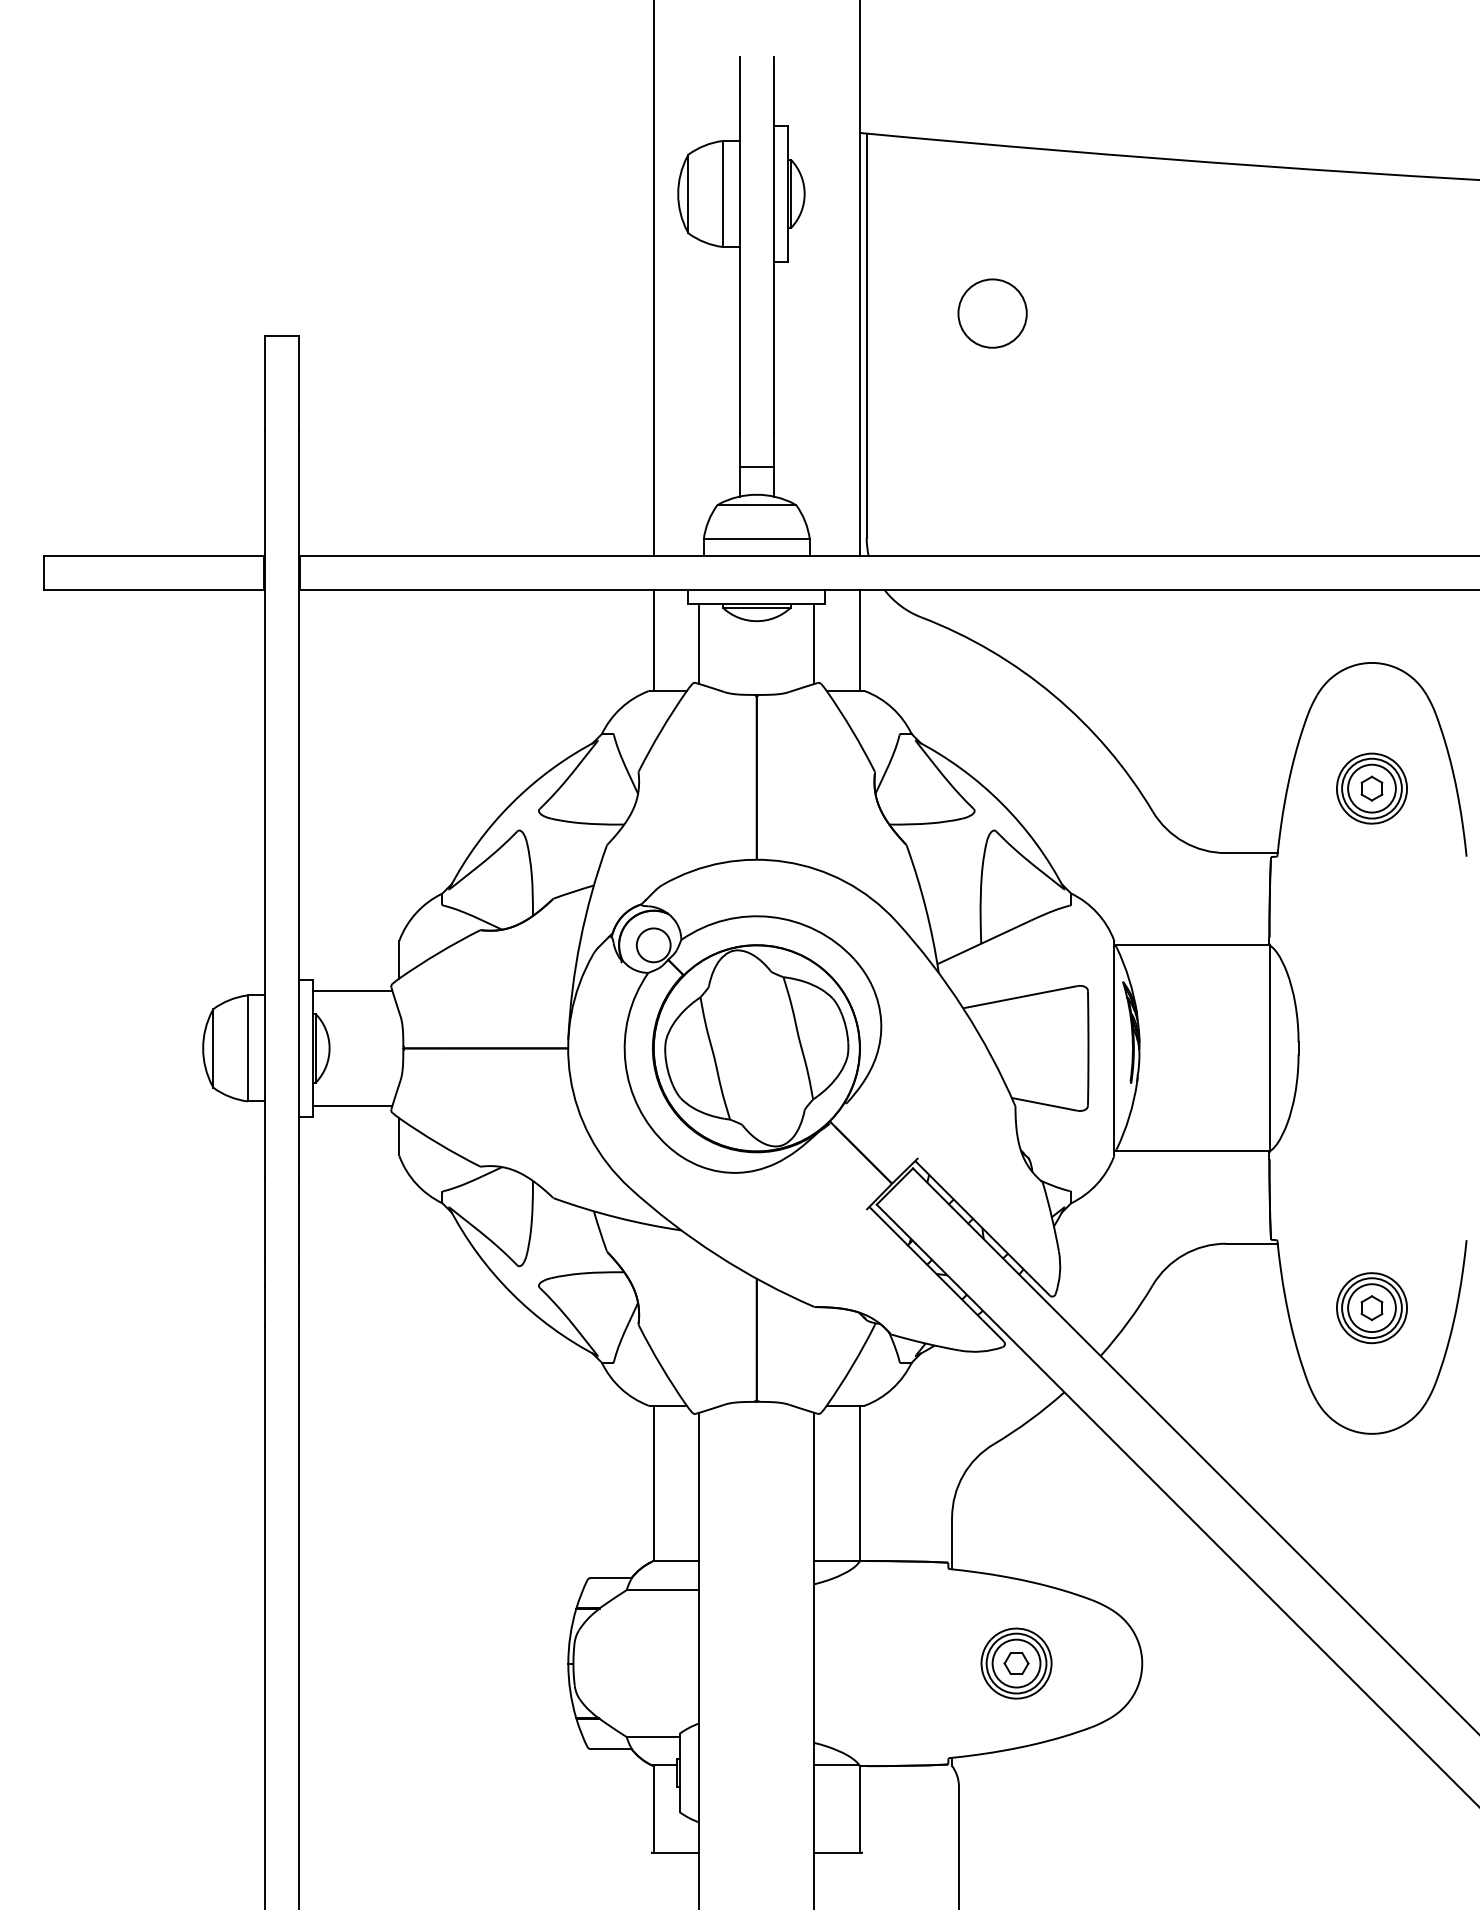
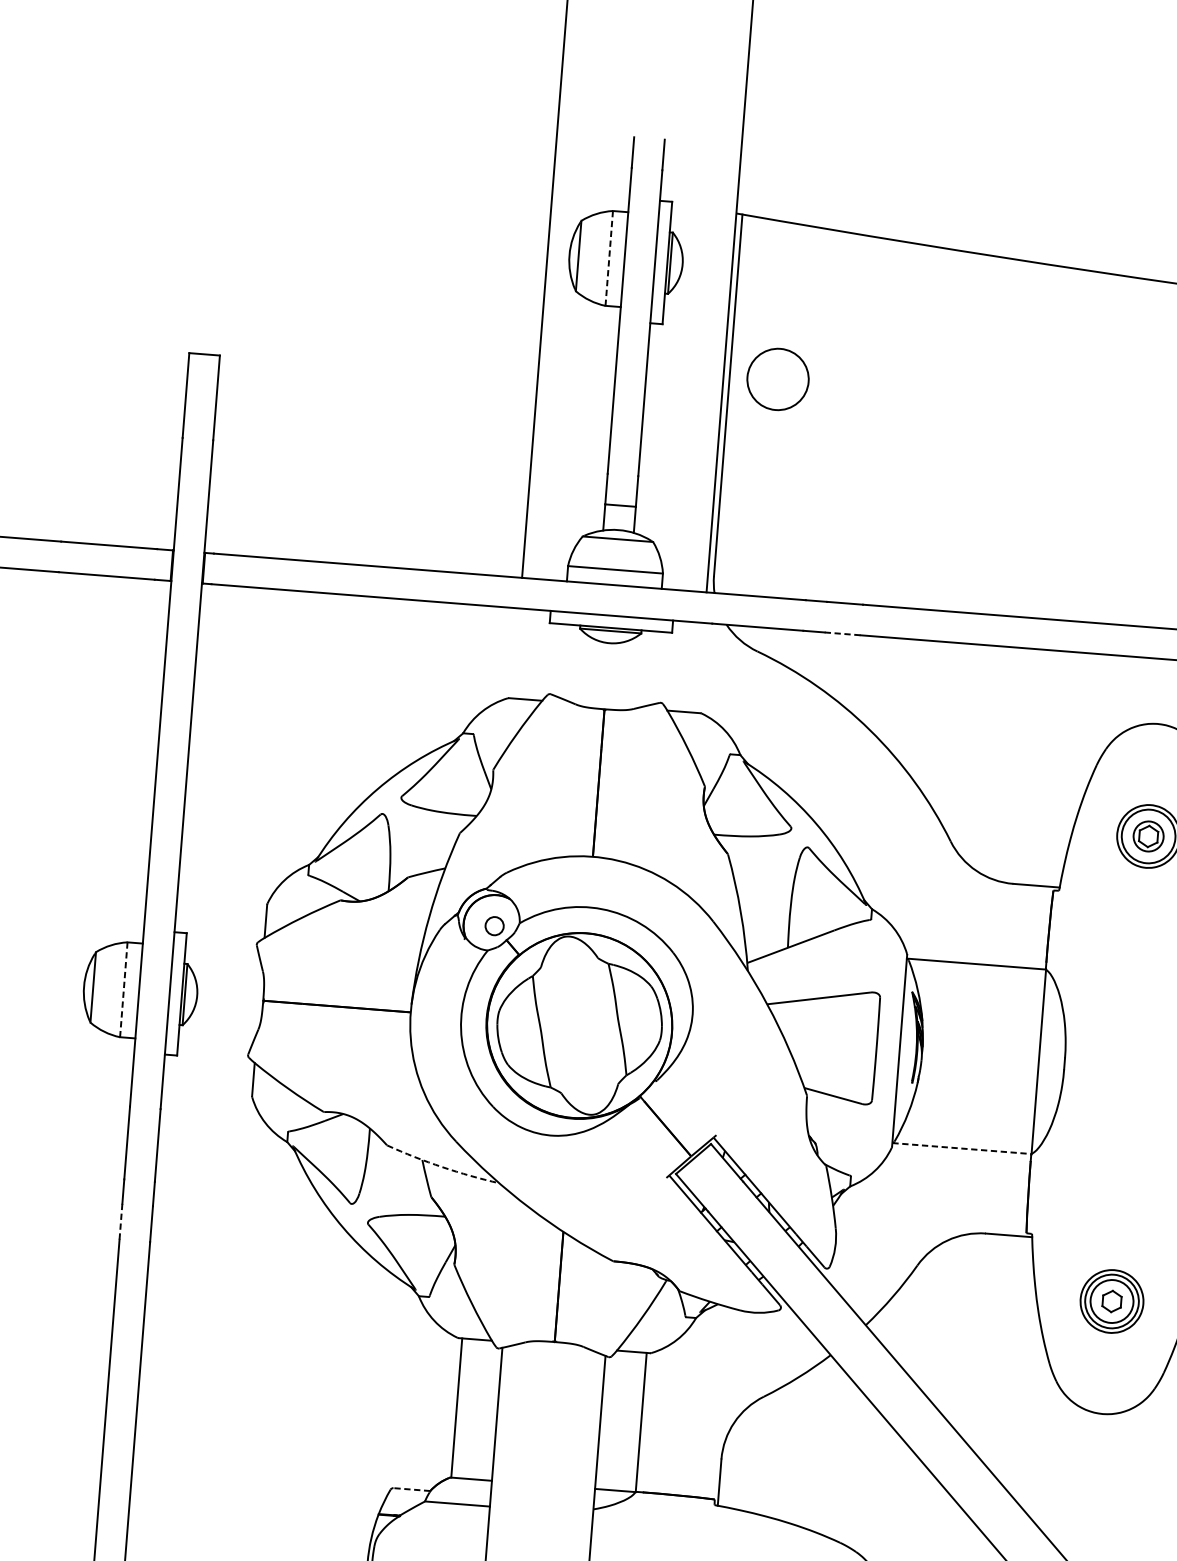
line: (722, 193) -> (609, 257), solid -> dashed
circle: (992, 313) -> (777, 379), moved
line: (1015, 590) -> (843, 634), solid -> dashed
line: (653, 640) -> (515, 653), removed
line: (859, 640) -> (700, 667), removed
line: (699, 644) -> (556, 660), removed
line: (814, 644) -> (659, 668), removed
circle: (1371, 788) -> (1148, 836), size x0.7
circle: (653, 945) -> (494, 926), size x0.6
line: (352, 990) -> (221, 945), removed
line: (247, 1048) -> (123, 989), solid -> dashed
line: (352, 1106) -> (213, 1049), removed
line: (1192, 1151) -> (962, 1148), solid -> dashed
arc: (616, 1217) -> (442, 1167), solid -> dashed
line: (264, 1306) -> (120, 1222), solid -> dashed
line: (611, 1578) -> (412, 1489), solid -> dashed

